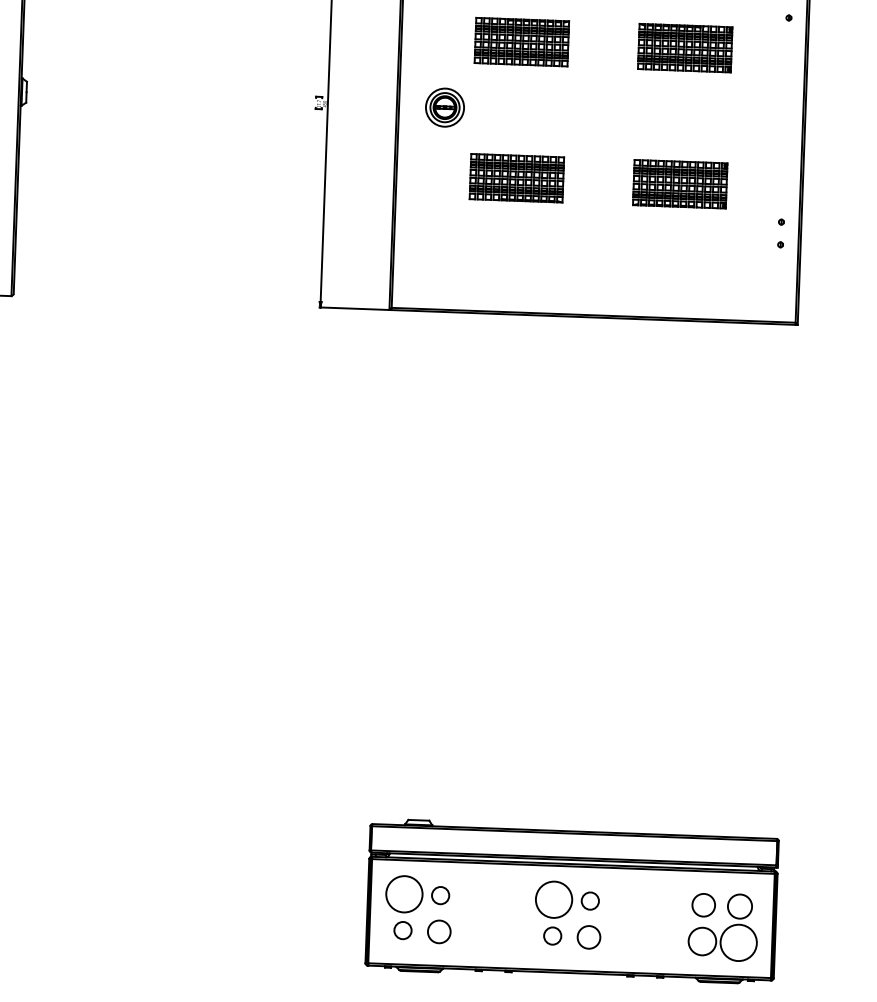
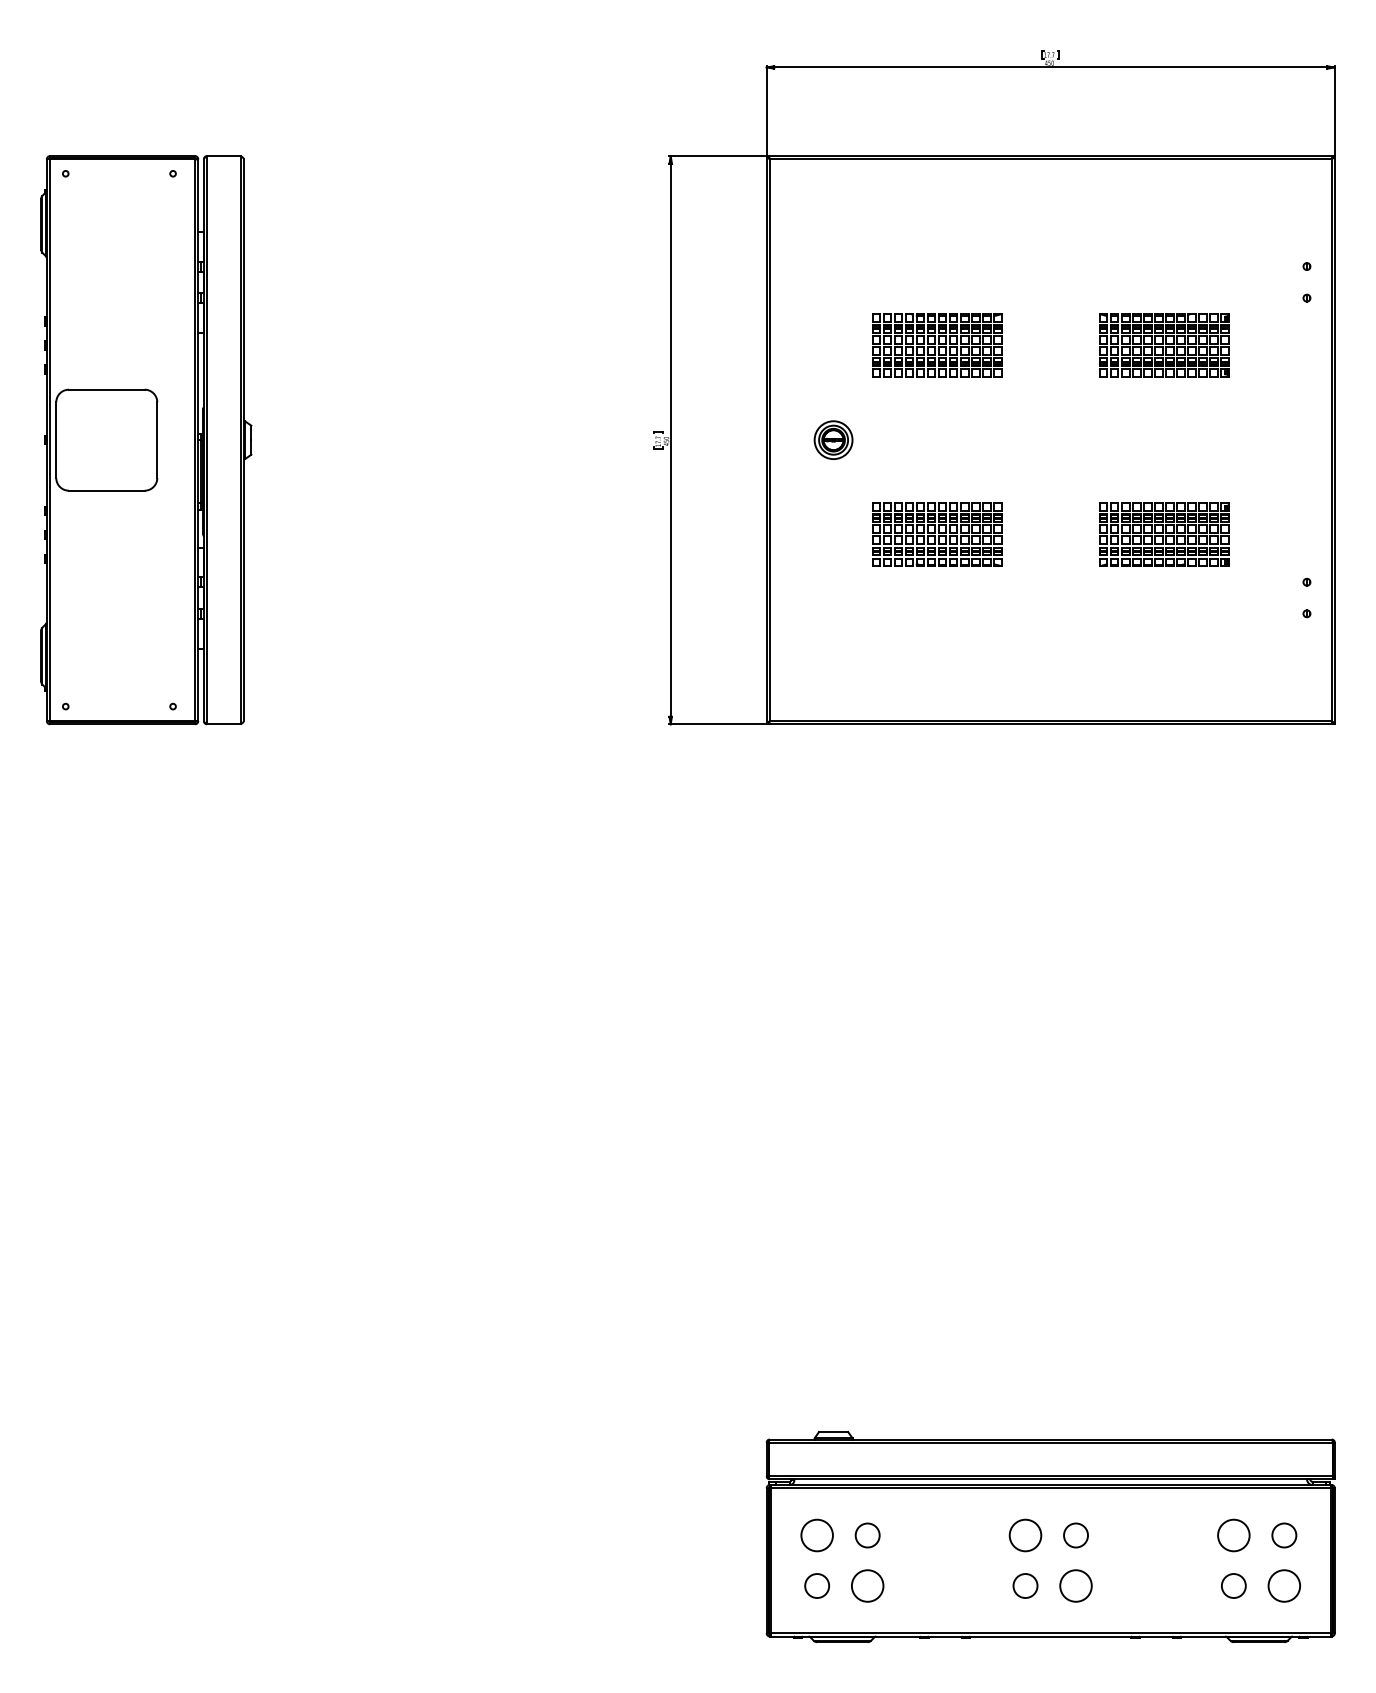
part: (444, 107) -> (833, 439), size x0.71
circle: (403, 894) -> (816, 1535), size x0.62
circle: (554, 899) -> (1025, 1535), size x0.62
circle: (740, 906) -> (1284, 1535), size x0.71
circle: (702, 941) -> (1233, 1586), size x0.62
circle: (738, 942) -> (1284, 1585), size x0.62

